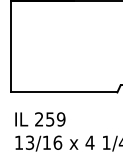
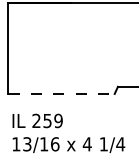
line: (65, 91) -> (62, 93), solid -> dashed

